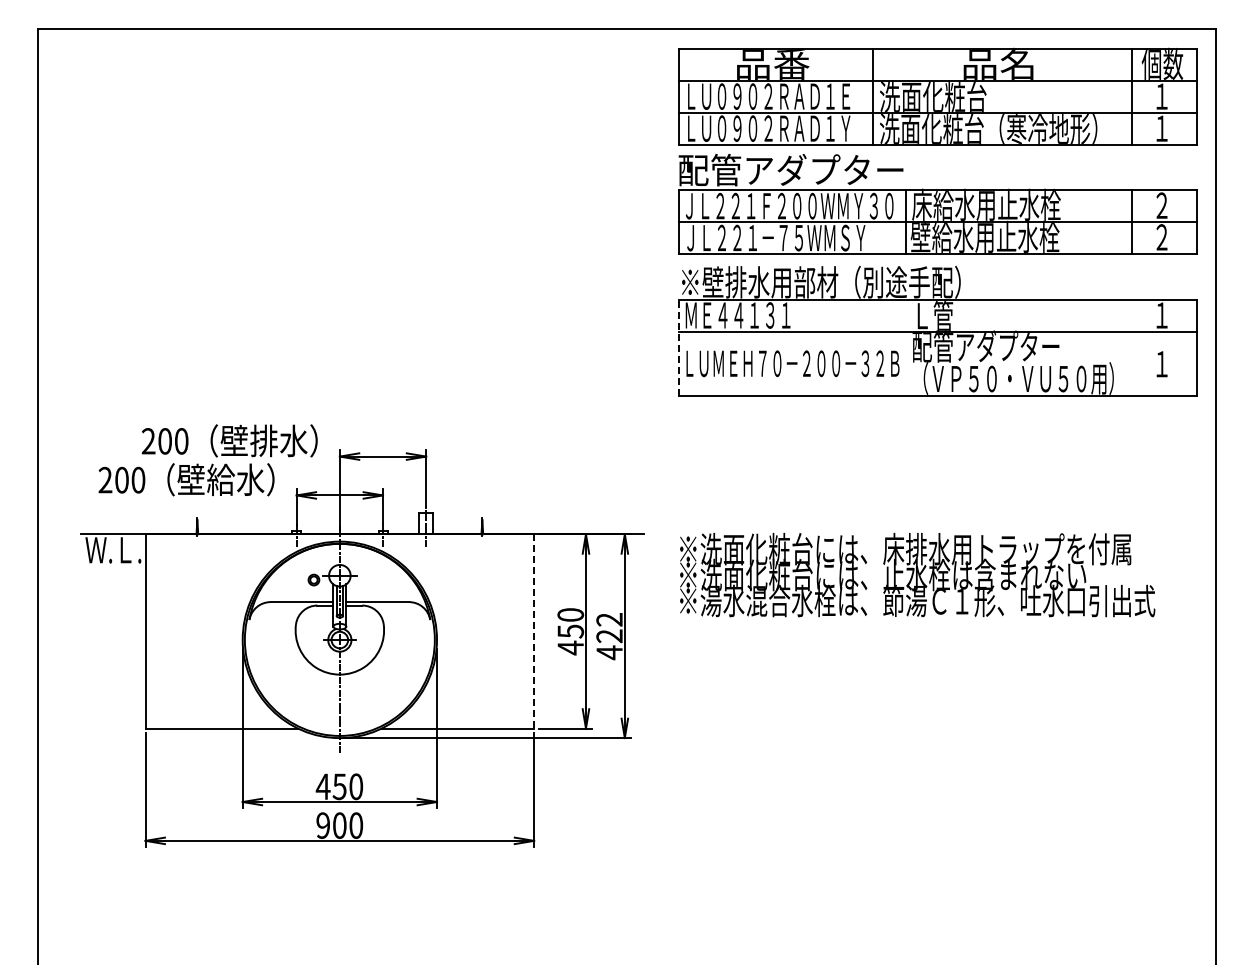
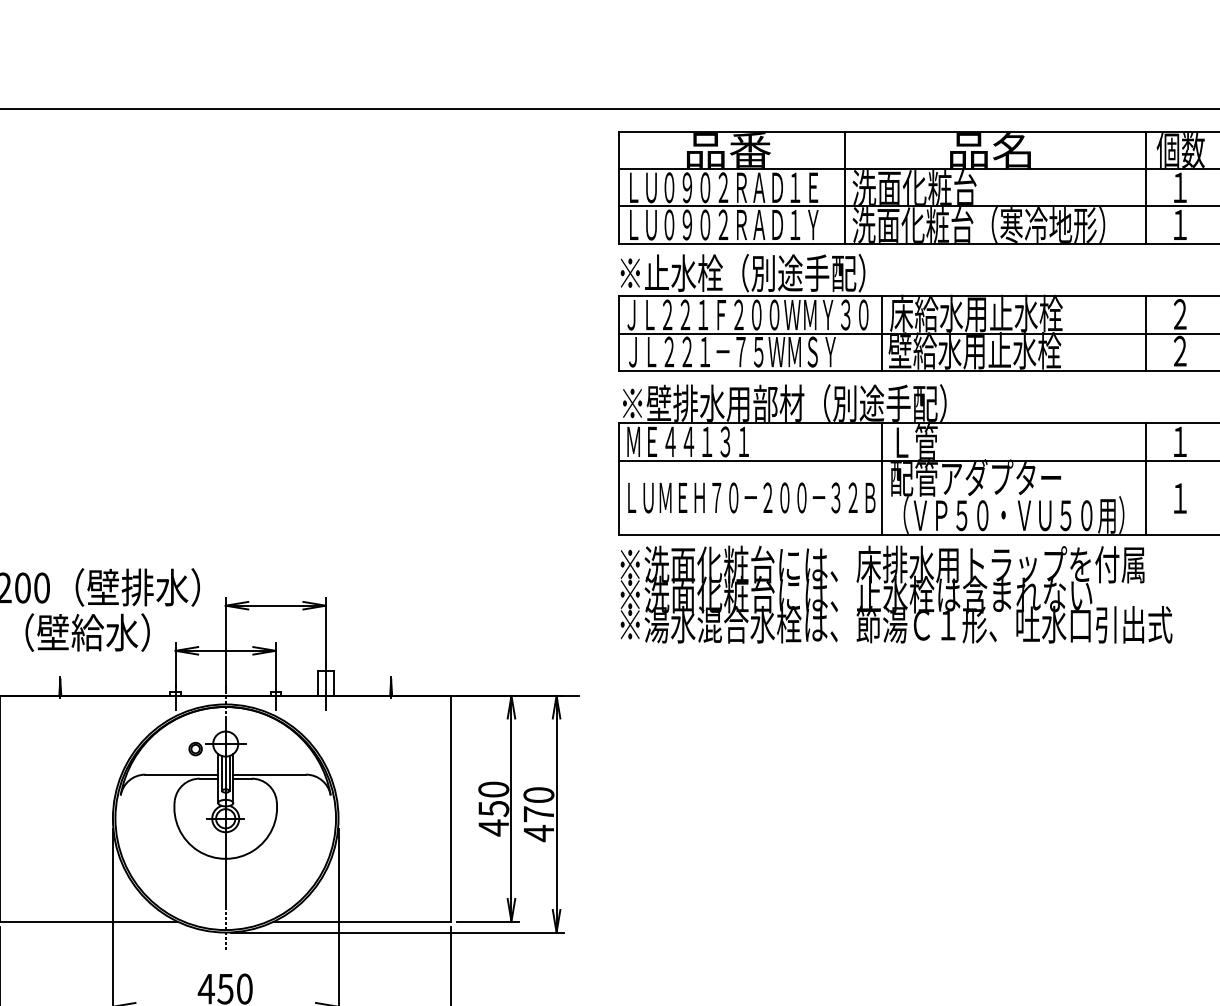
text: (790, 169) -> (748, 272), 配管アダプター -> ※止水栓（別途手配）
line: (678, 347) -> (618, 479), dashed -> solid
line: (905, 347) -> (882, 479), added
line: (1132, 347) -> (1145, 479), added
text: (917, 574) -> (896, 593), moved
text: (609, 628) -> (538, 805), 422 -> 470
line: (534, 631) -> (451, 808), dashed -> solid

